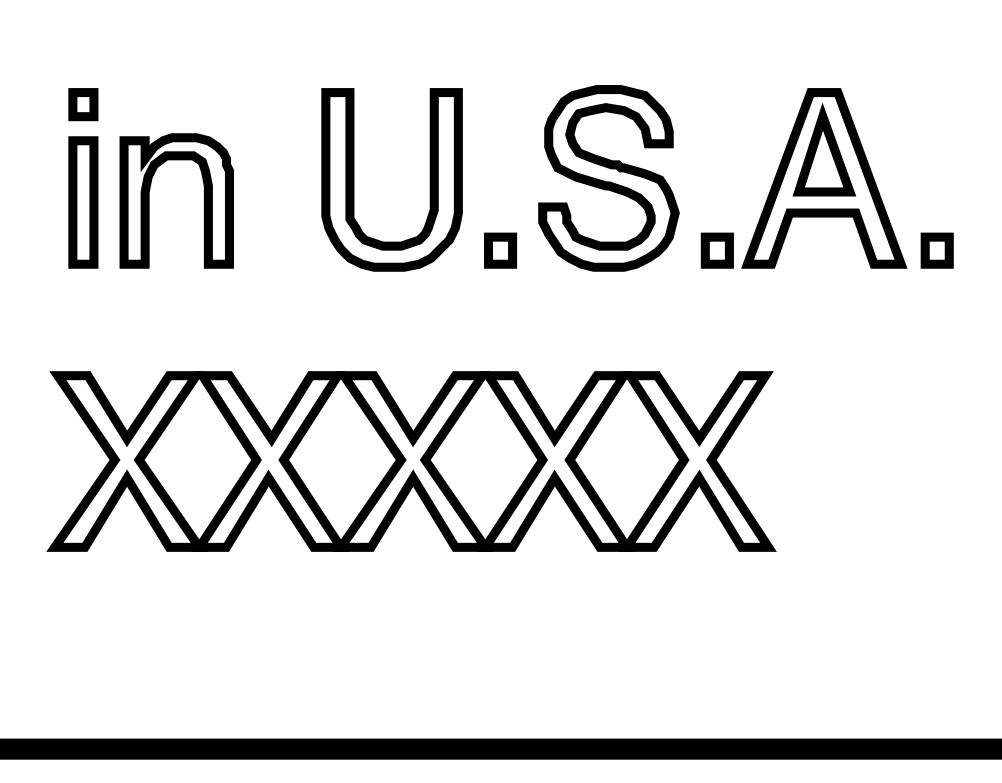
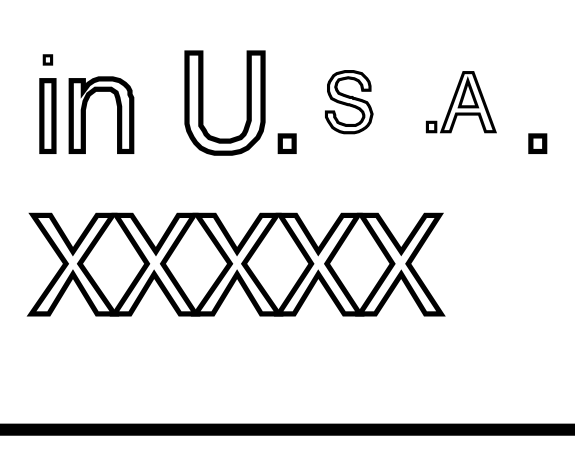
part: (82, 103) -> (47, 59), size x0.6
part: (607, 177) -> (348, 101), size x0.6
part: (804, 177) -> (461, 101), size x0.6

